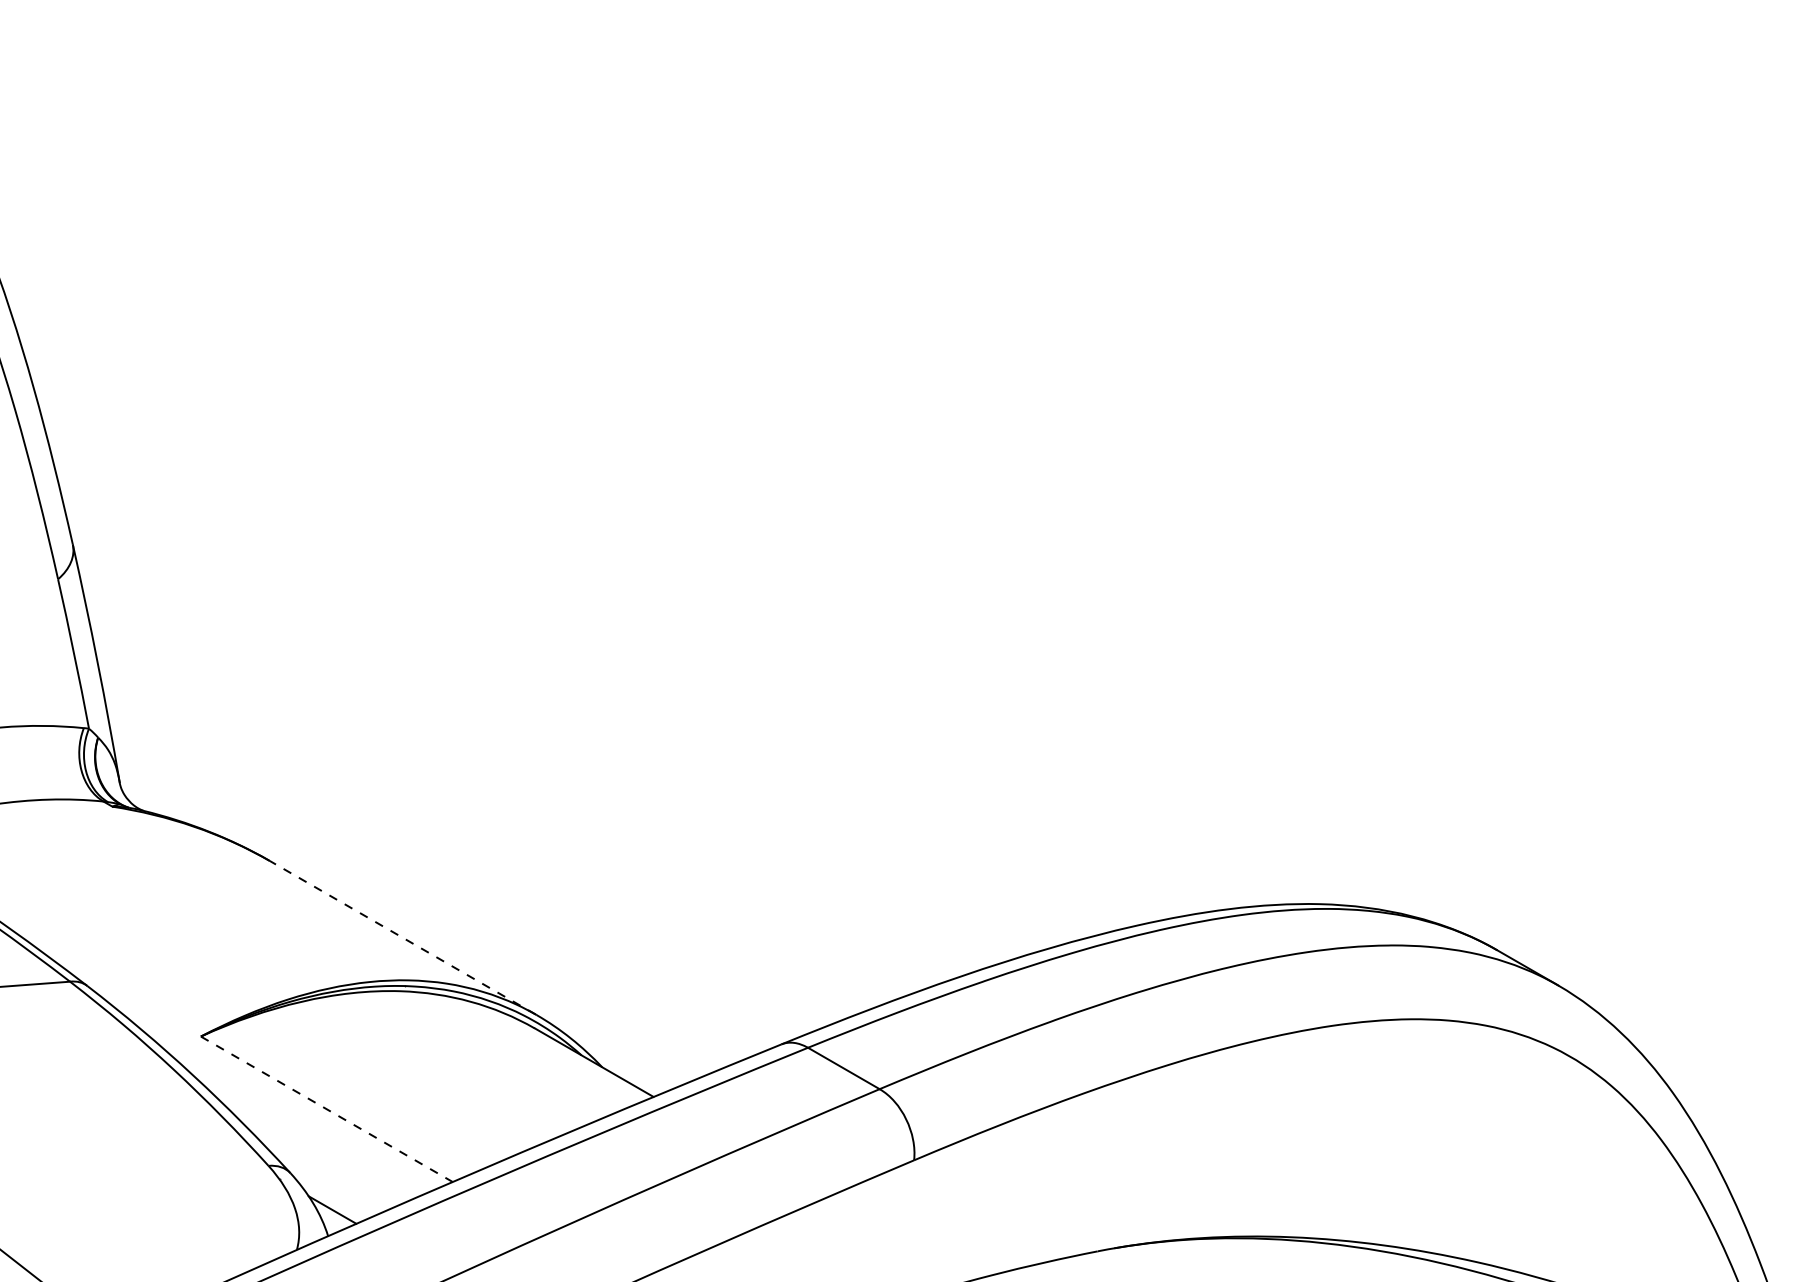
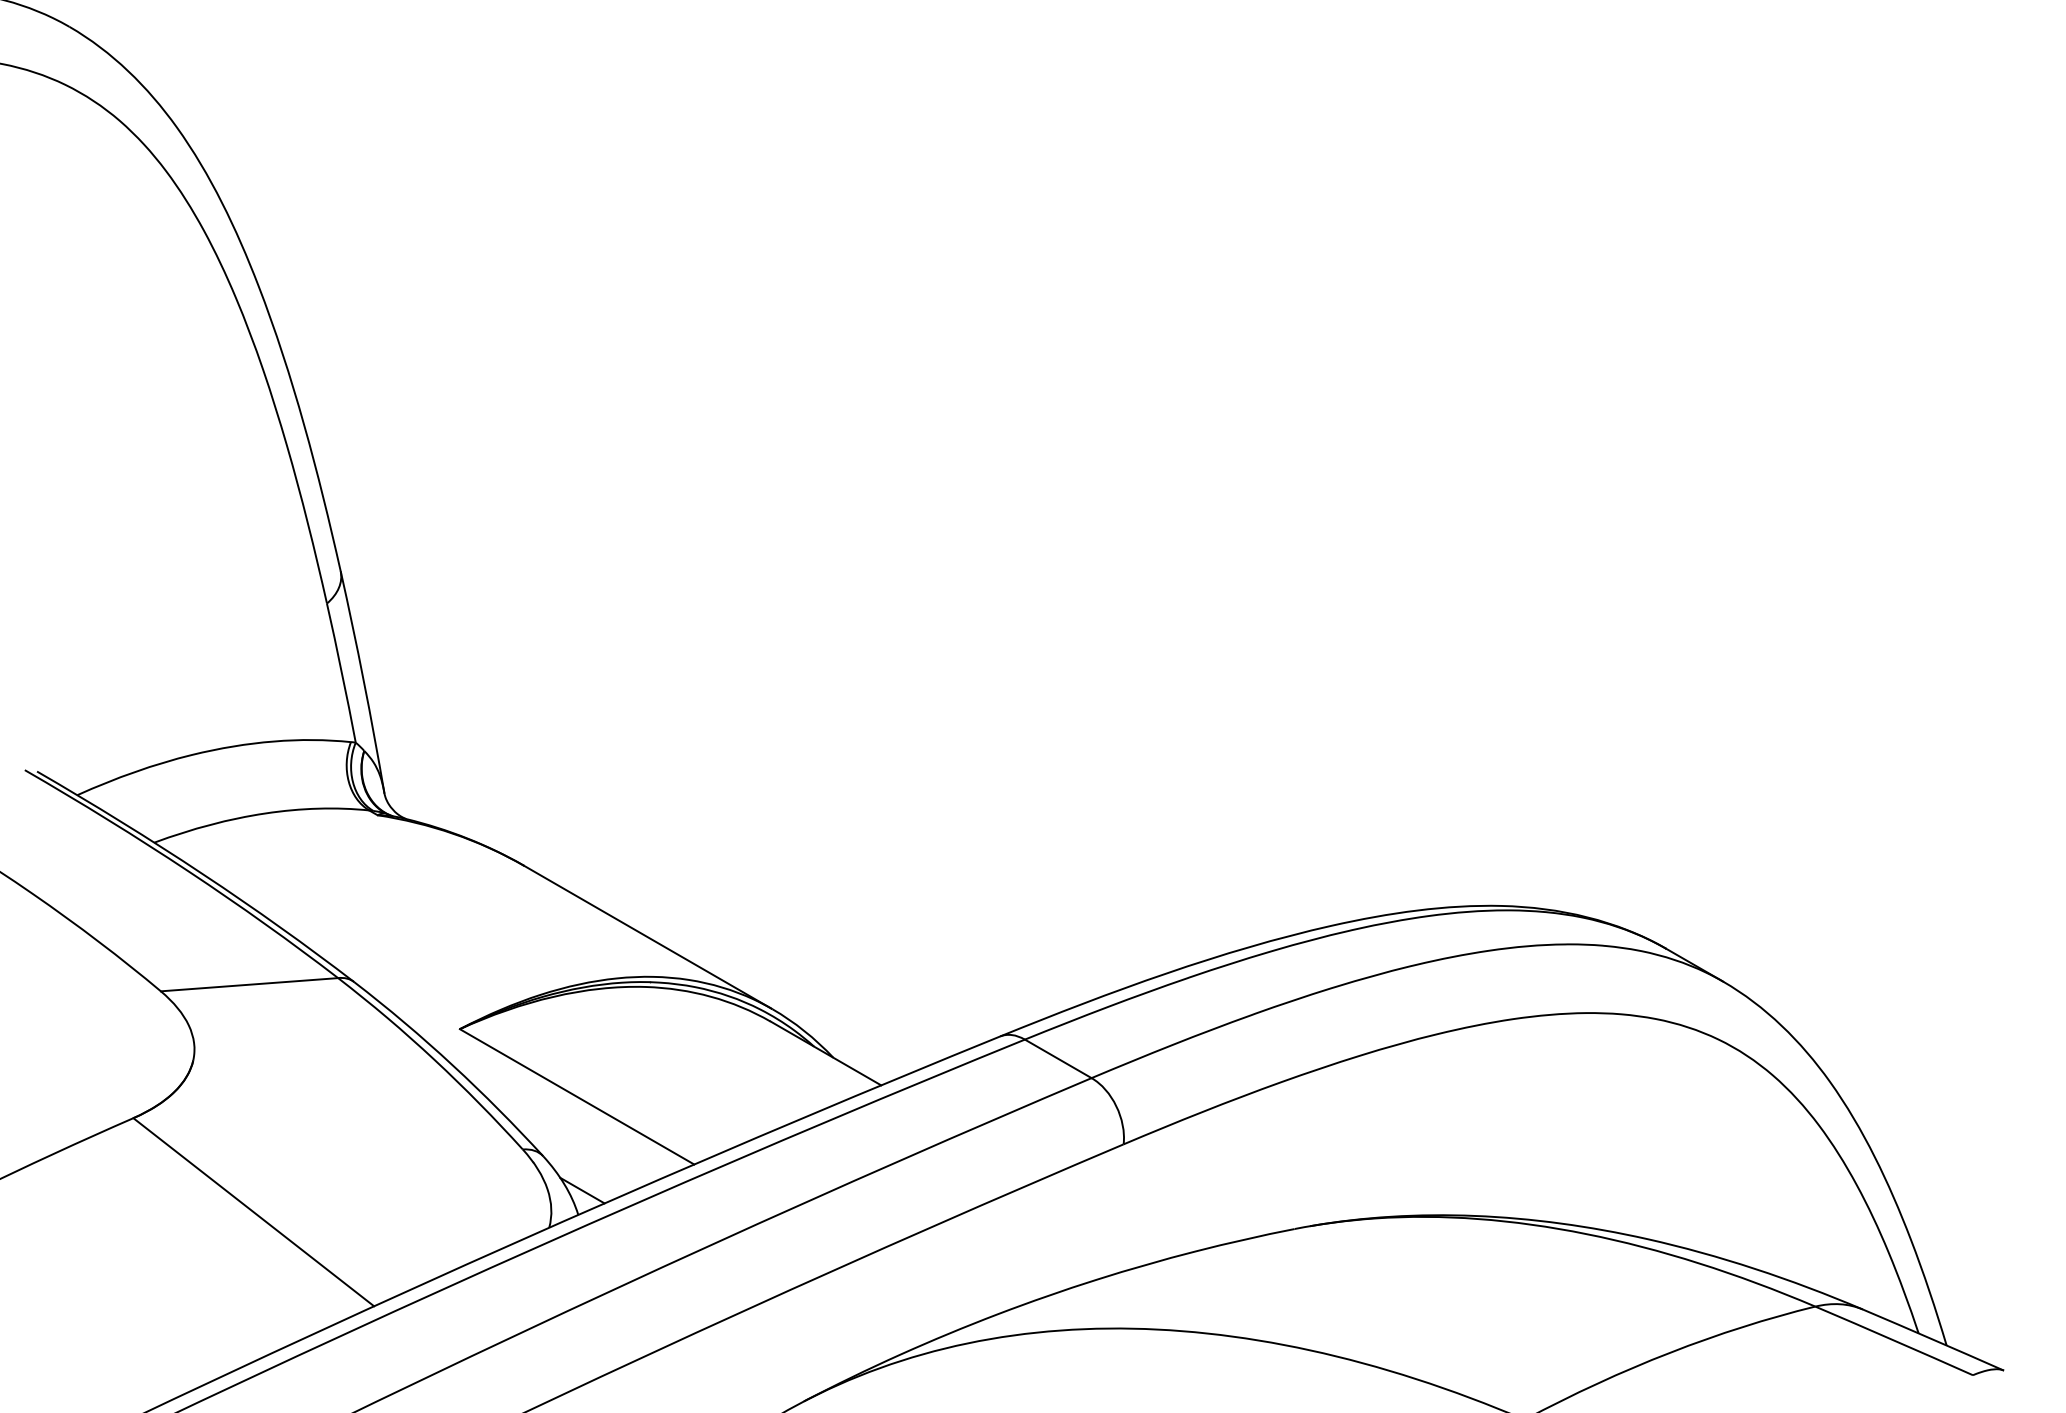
line: (402, 938) -> (647, 937), dashed -> solid
line: (327, 1109) -> (577, 1097), dashed -> solid

